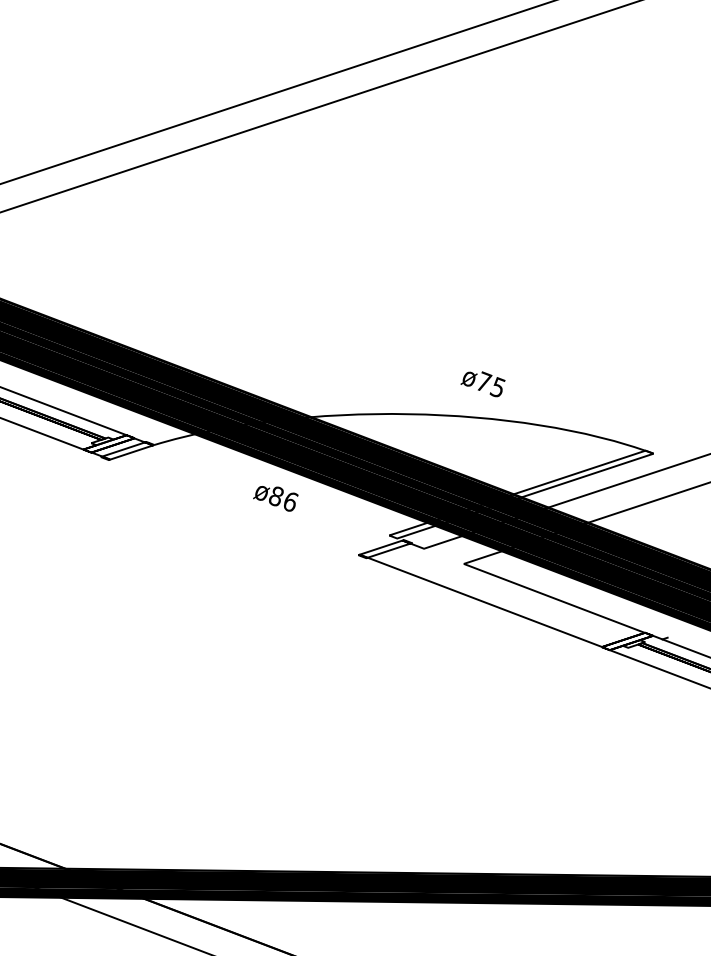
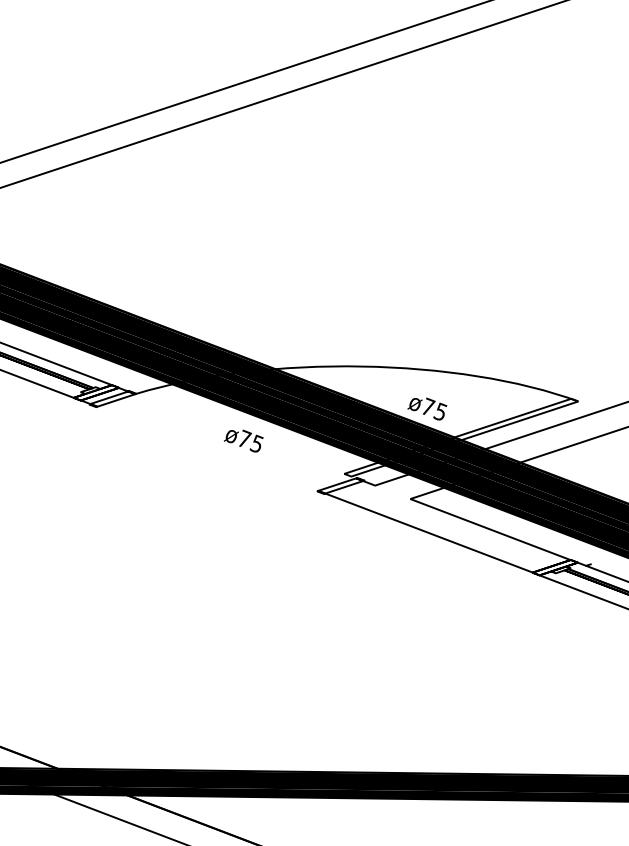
text: (483, 383) -> (427, 408), moved
text: (283, 497) -> (250, 440), ø86 -> ø75

